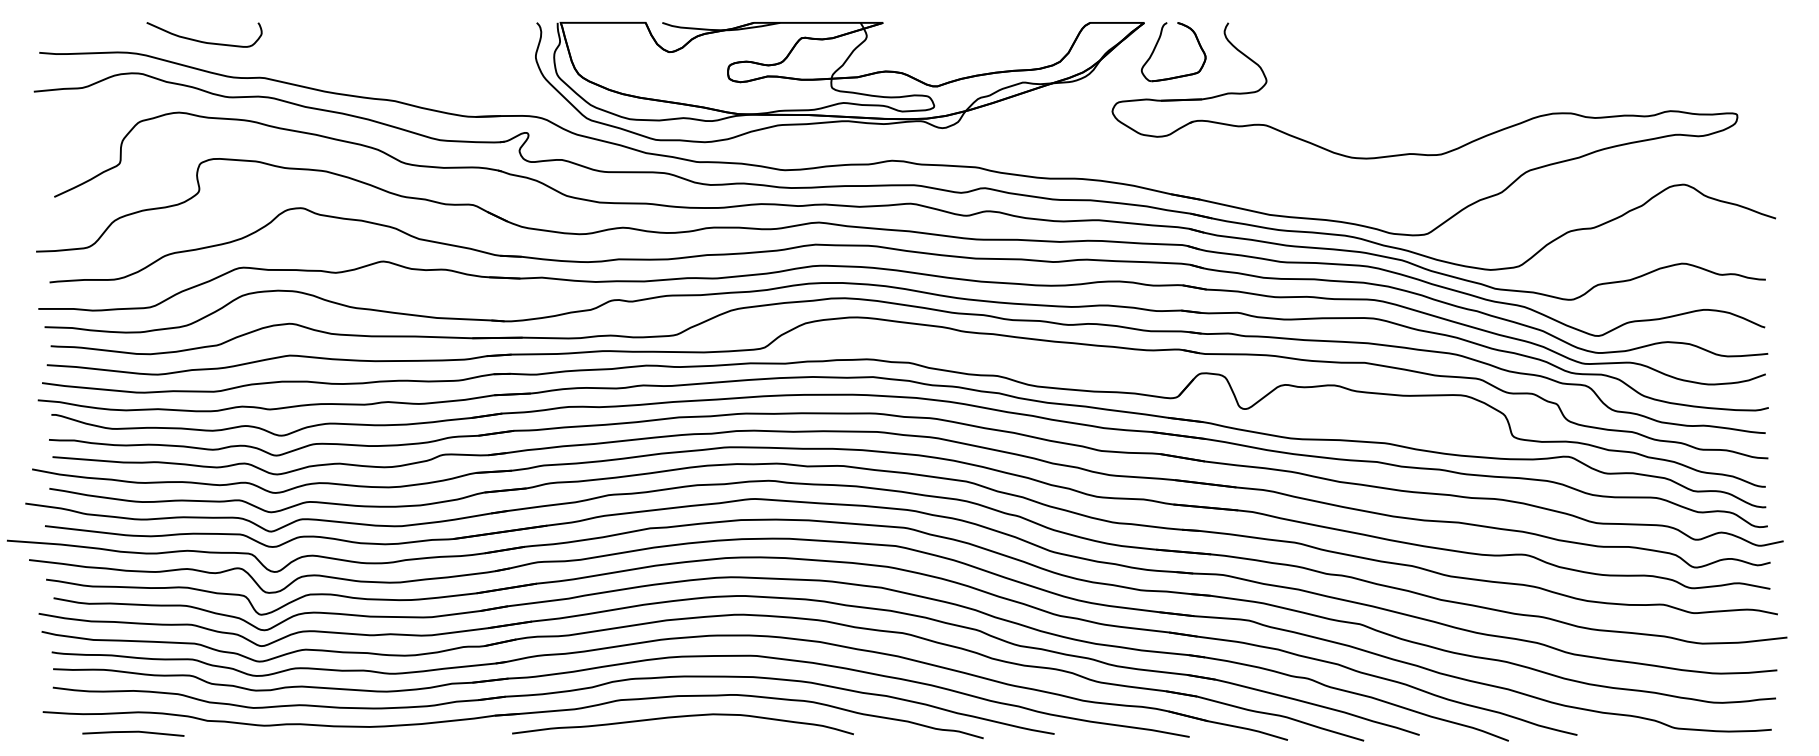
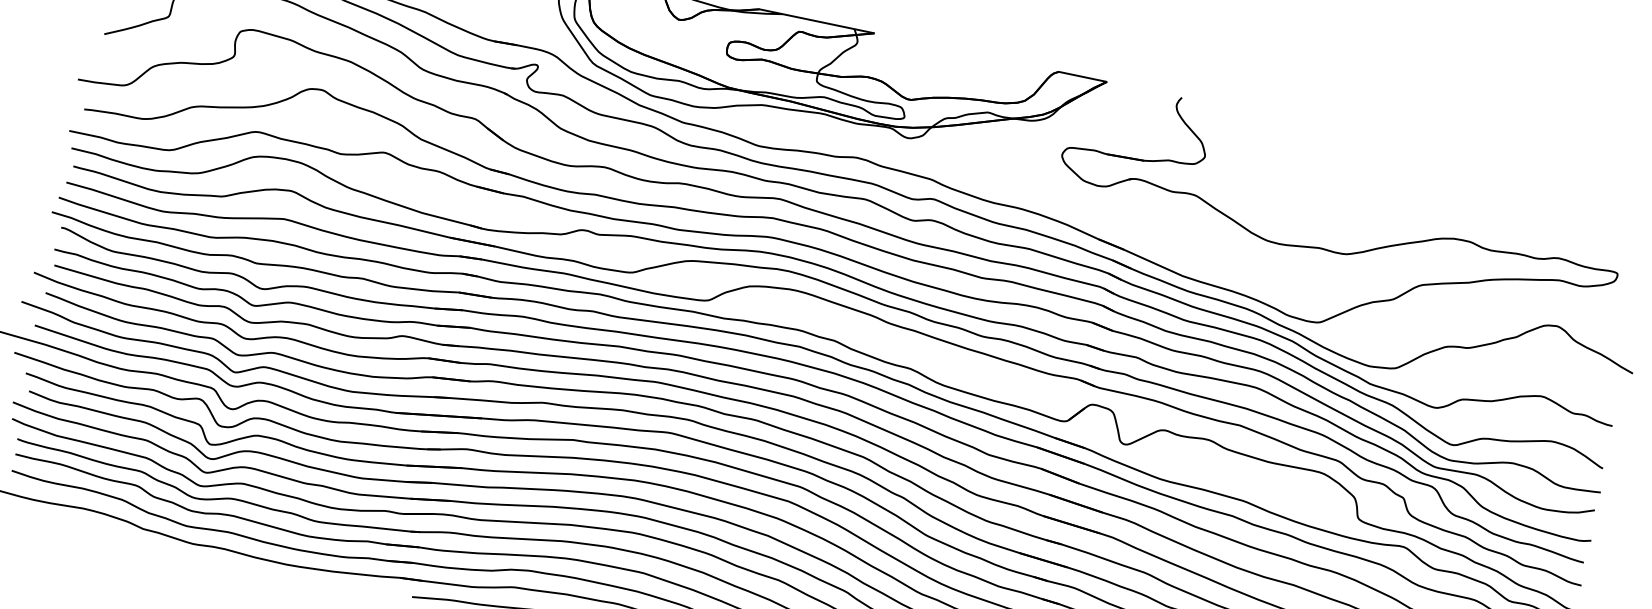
part: (1156, 47) -> (1113, 106), removed
line: (133, 732) -> (75, 525), removed

